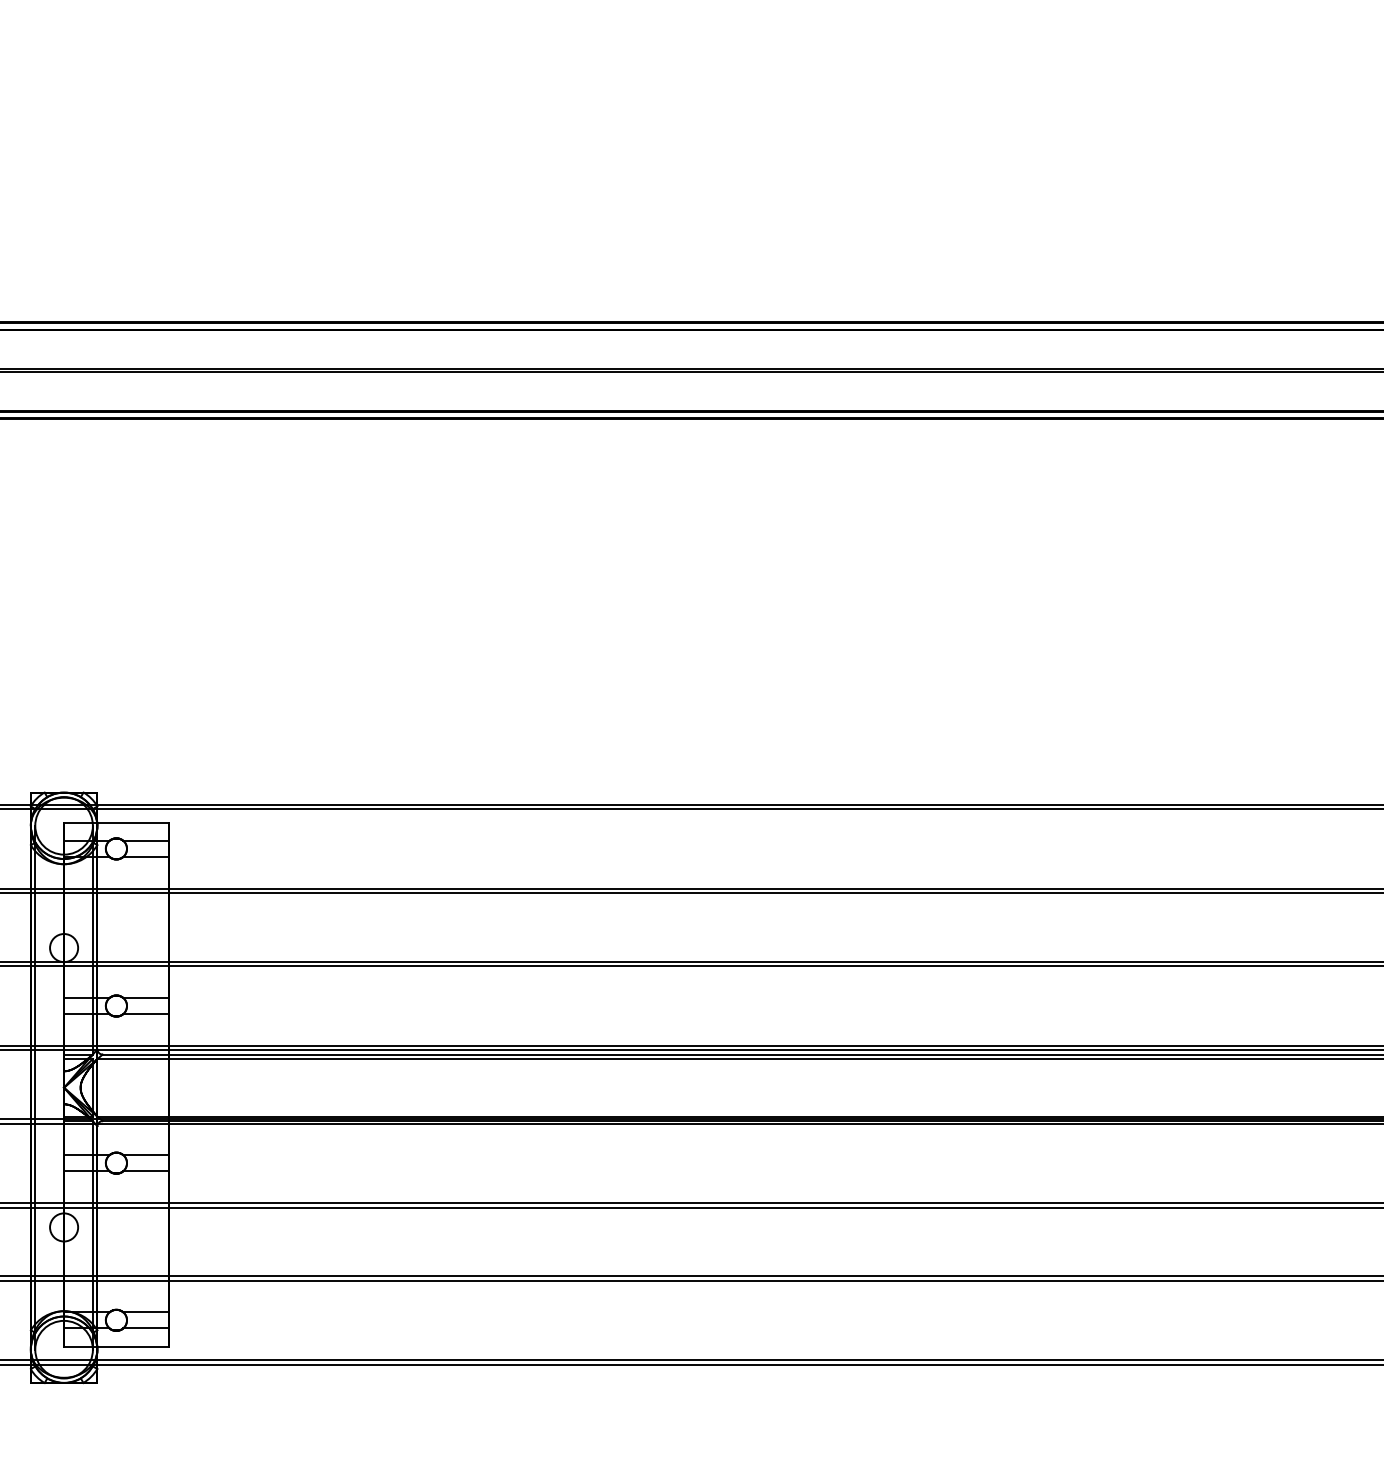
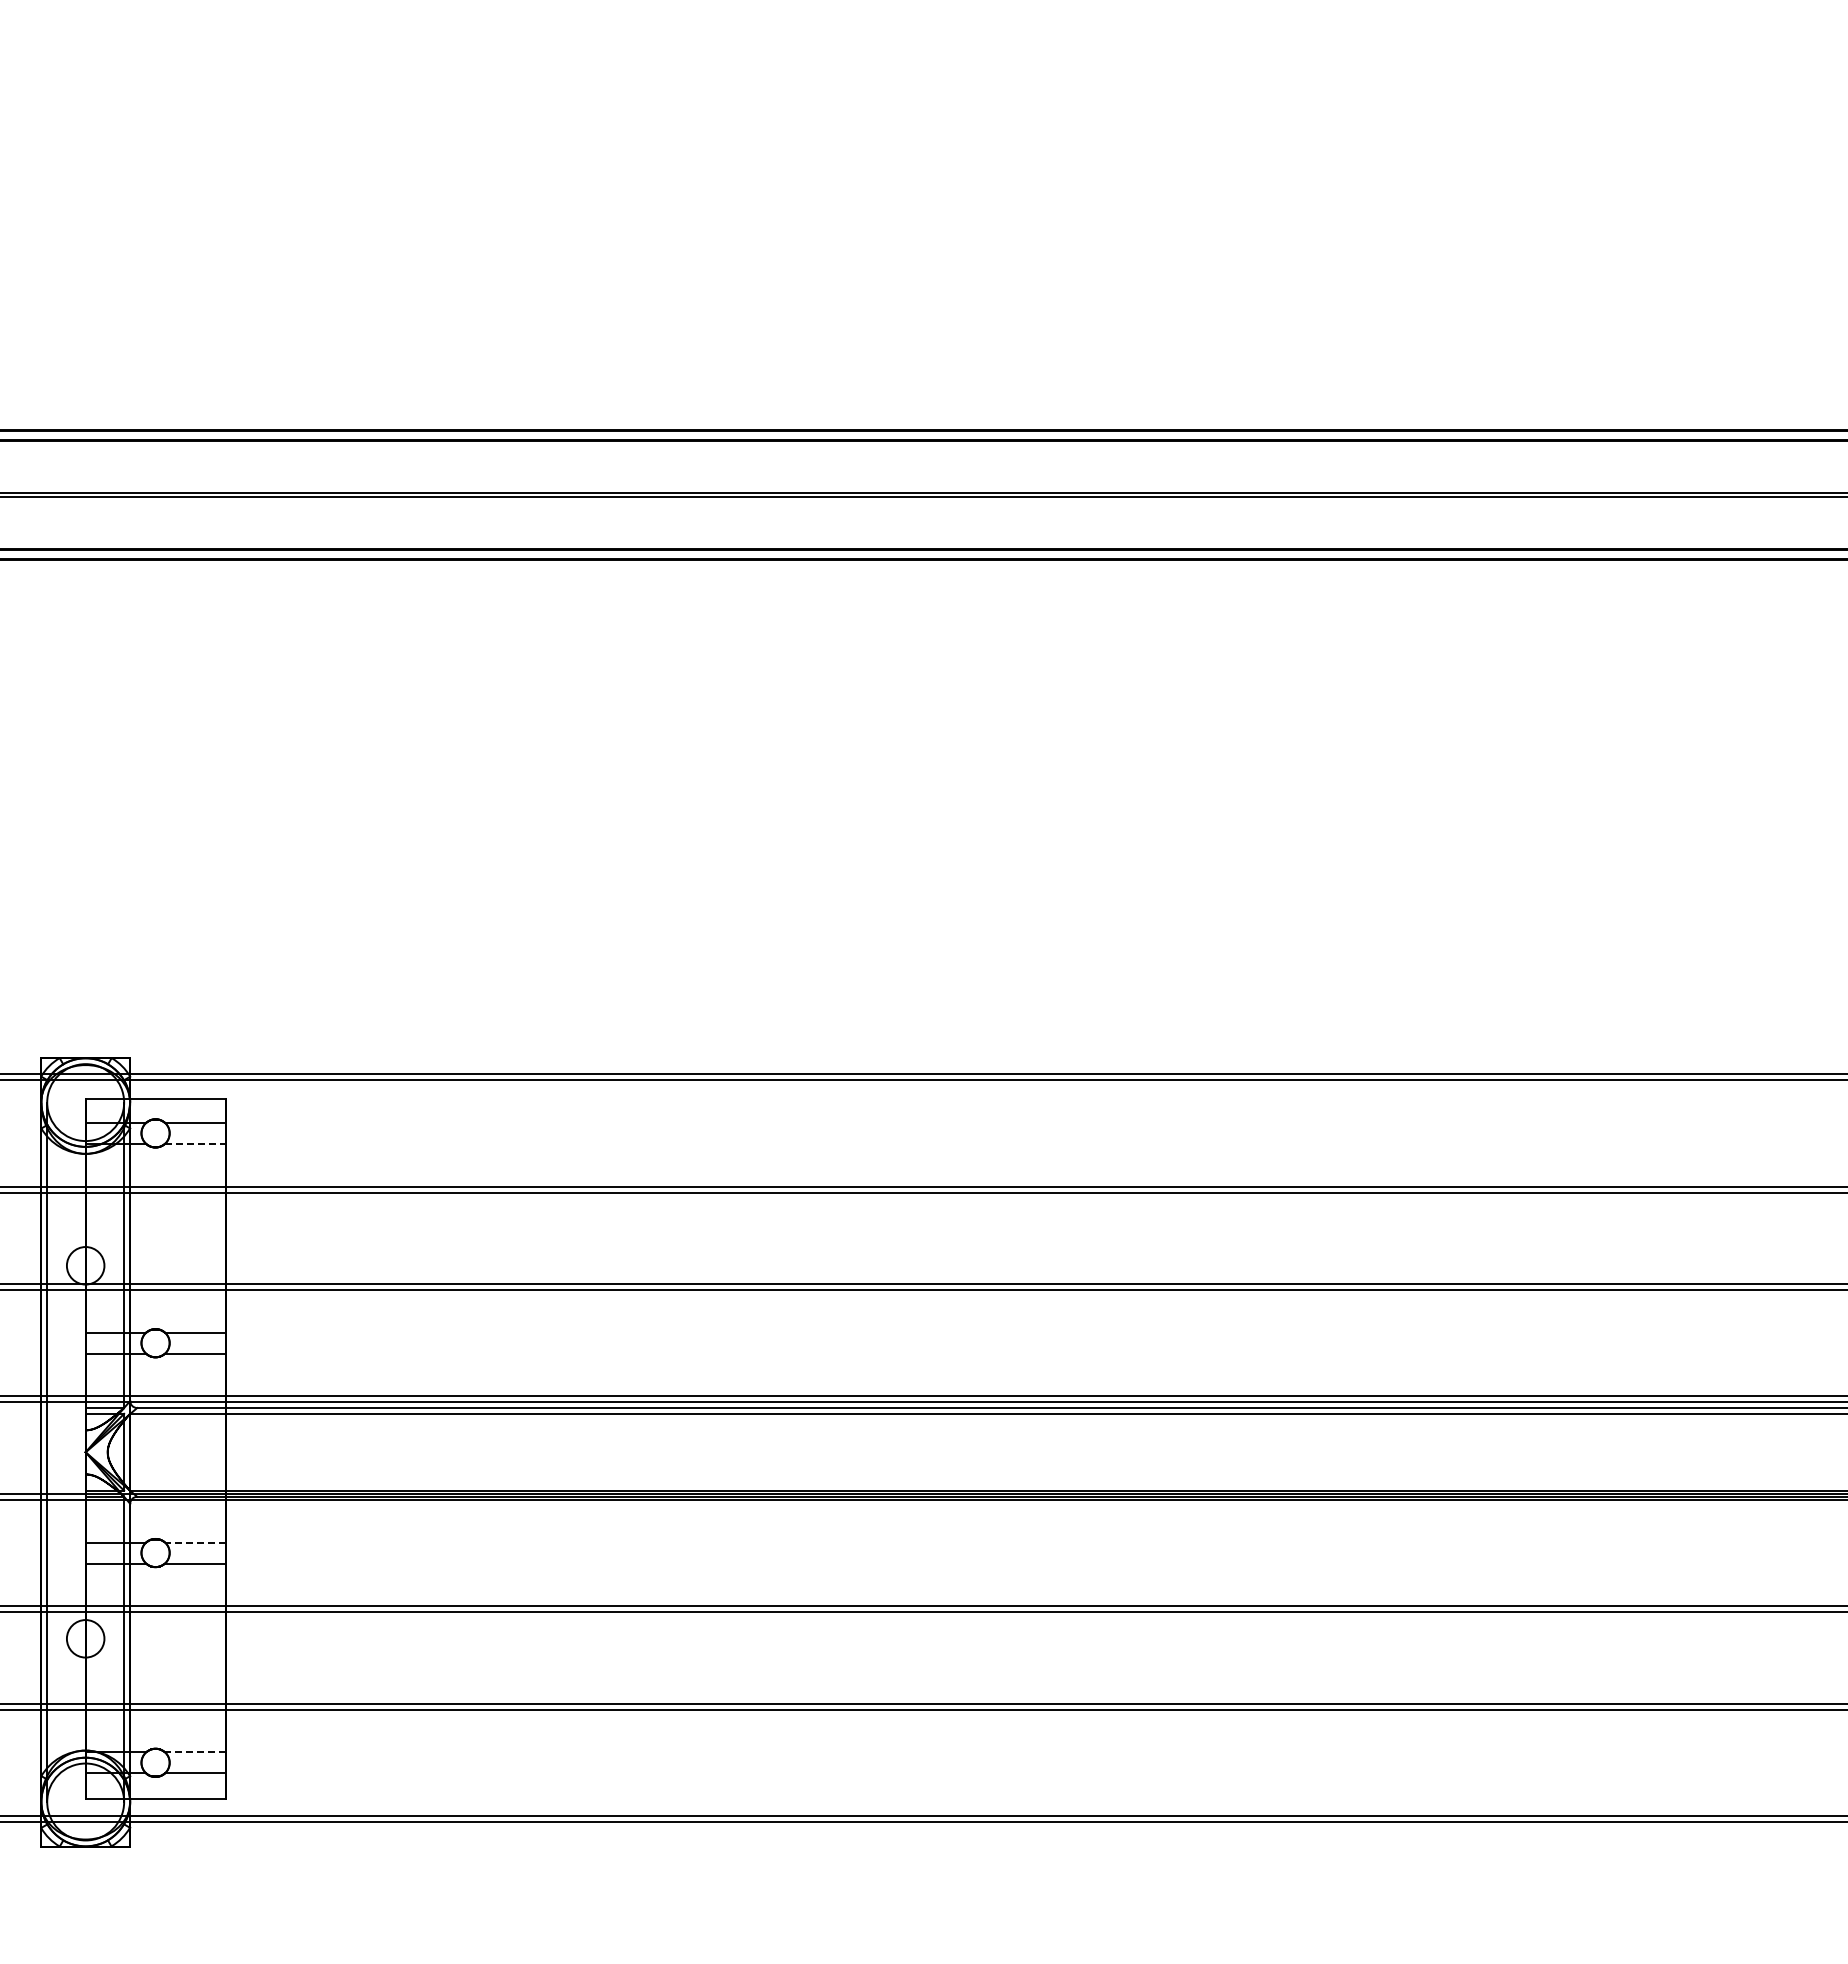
line: (146, 856) -> (195, 1143), solid -> dashed
line: (145, 1155) -> (194, 1542), solid -> dashed
line: (145, 1312) -> (194, 1752), solid -> dashed

